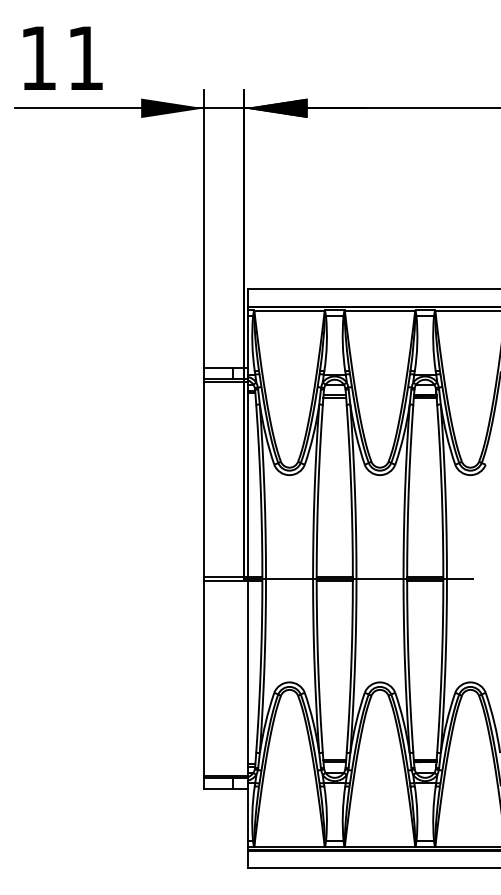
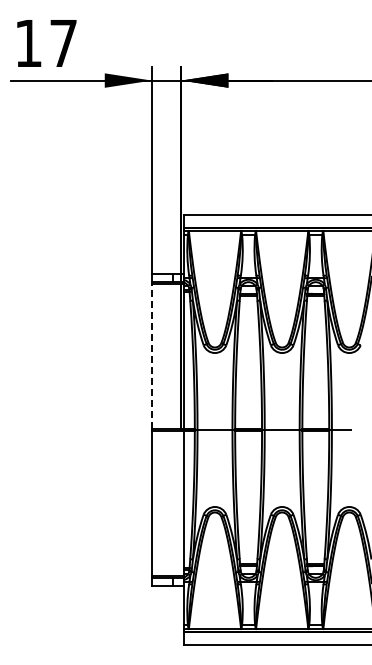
text: (85, 58) -> (63, 43), 11 -> 17
line: (204, 479) -> (151, 356), solid -> dashed

